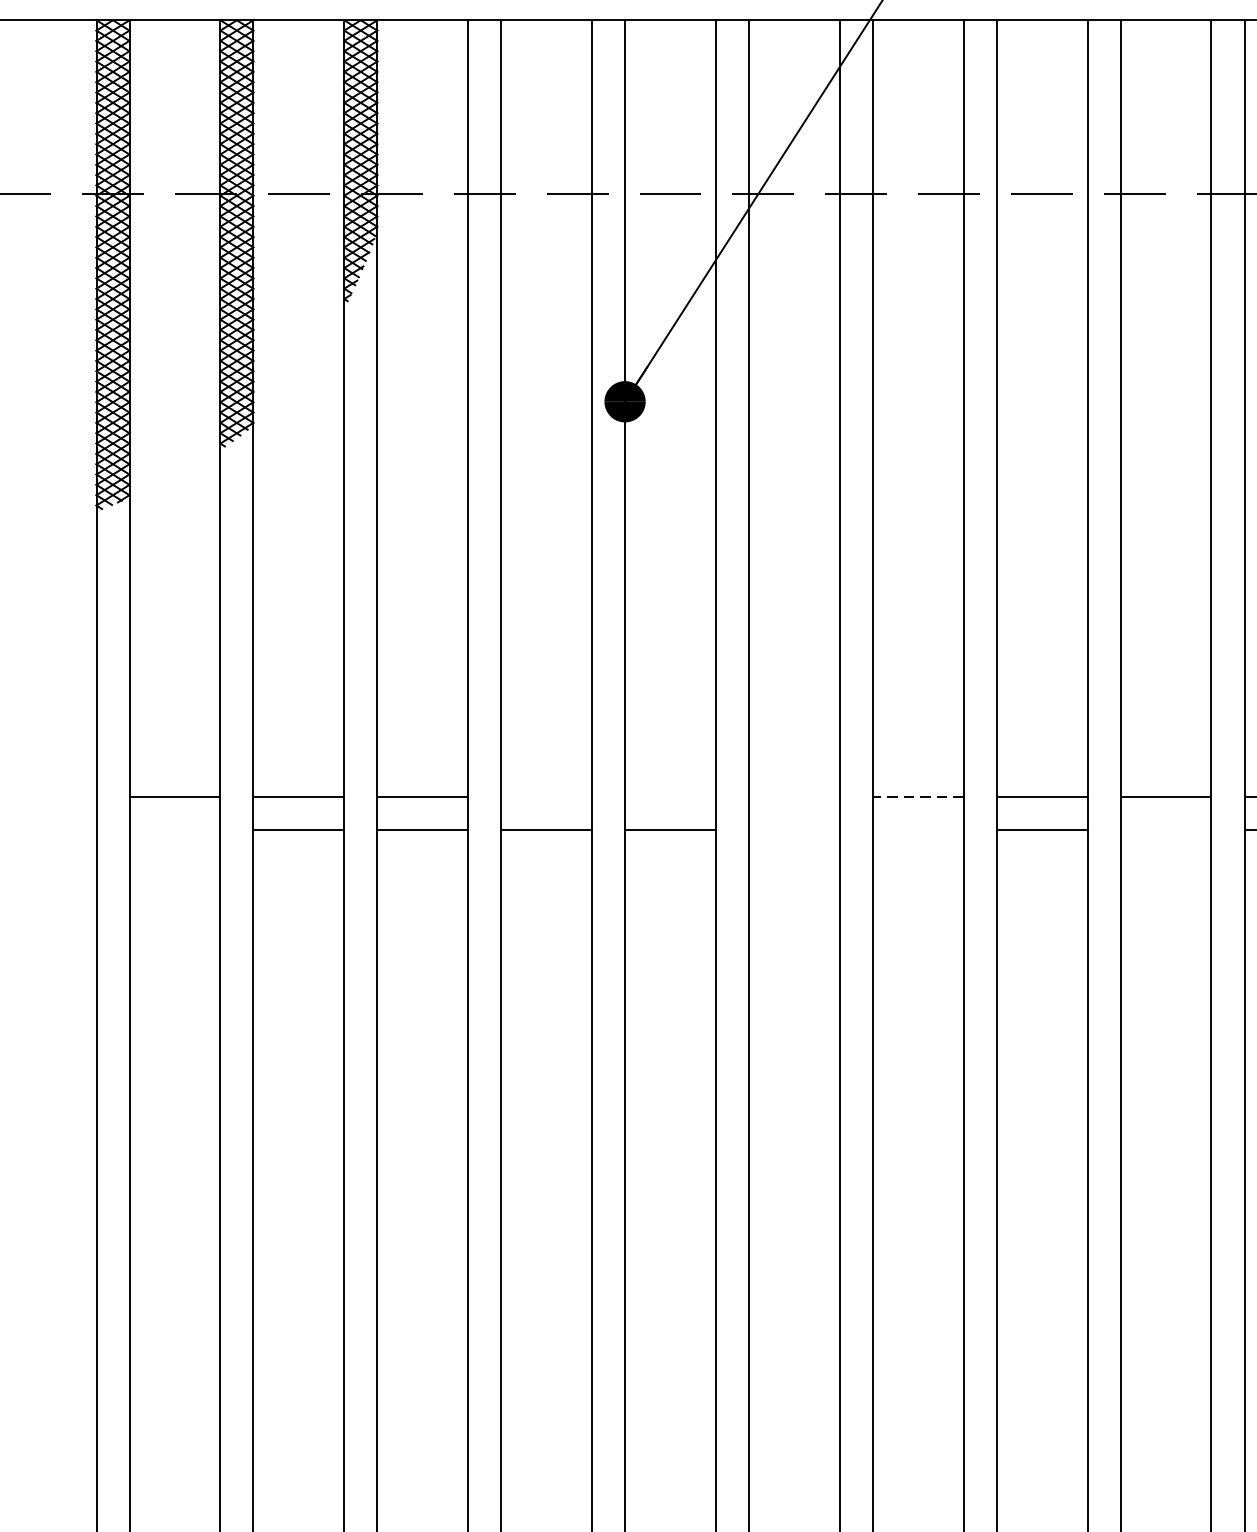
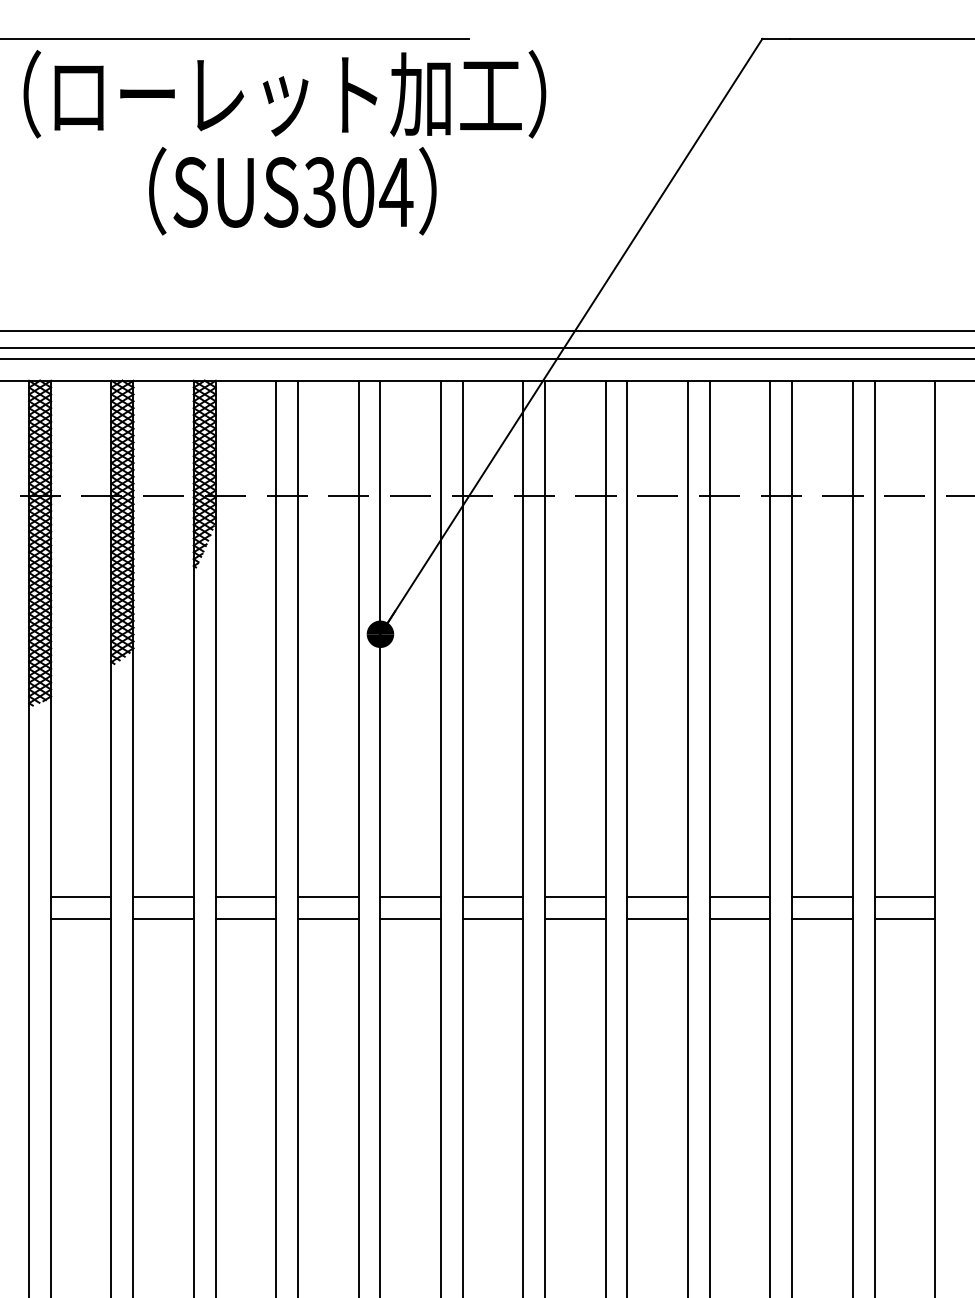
line: (546, 796) -> (328, 896), added
line: (670, 796) -> (410, 896), added
line: (793, 796) -> (492, 896), added
line: (917, 796) -> (574, 896), dashed -> solid
line: (175, 829) -> (81, 918), added
line: (793, 829) -> (492, 918), added
line: (918, 829) -> (575, 918), added
line: (1165, 829) -> (739, 918), added

